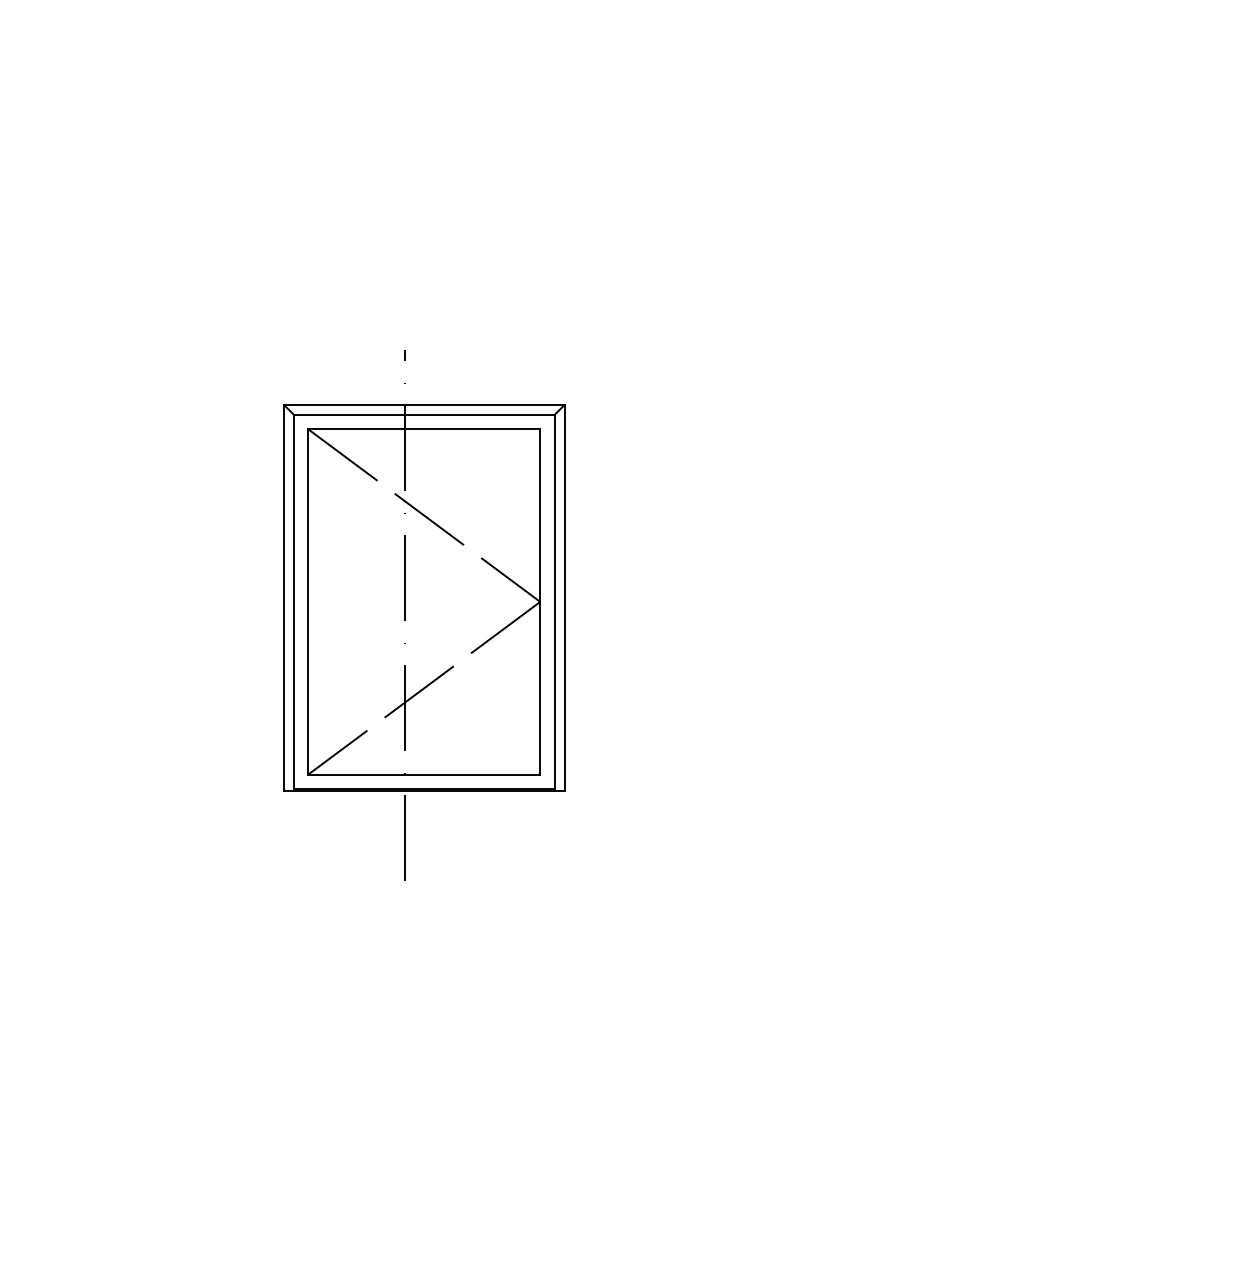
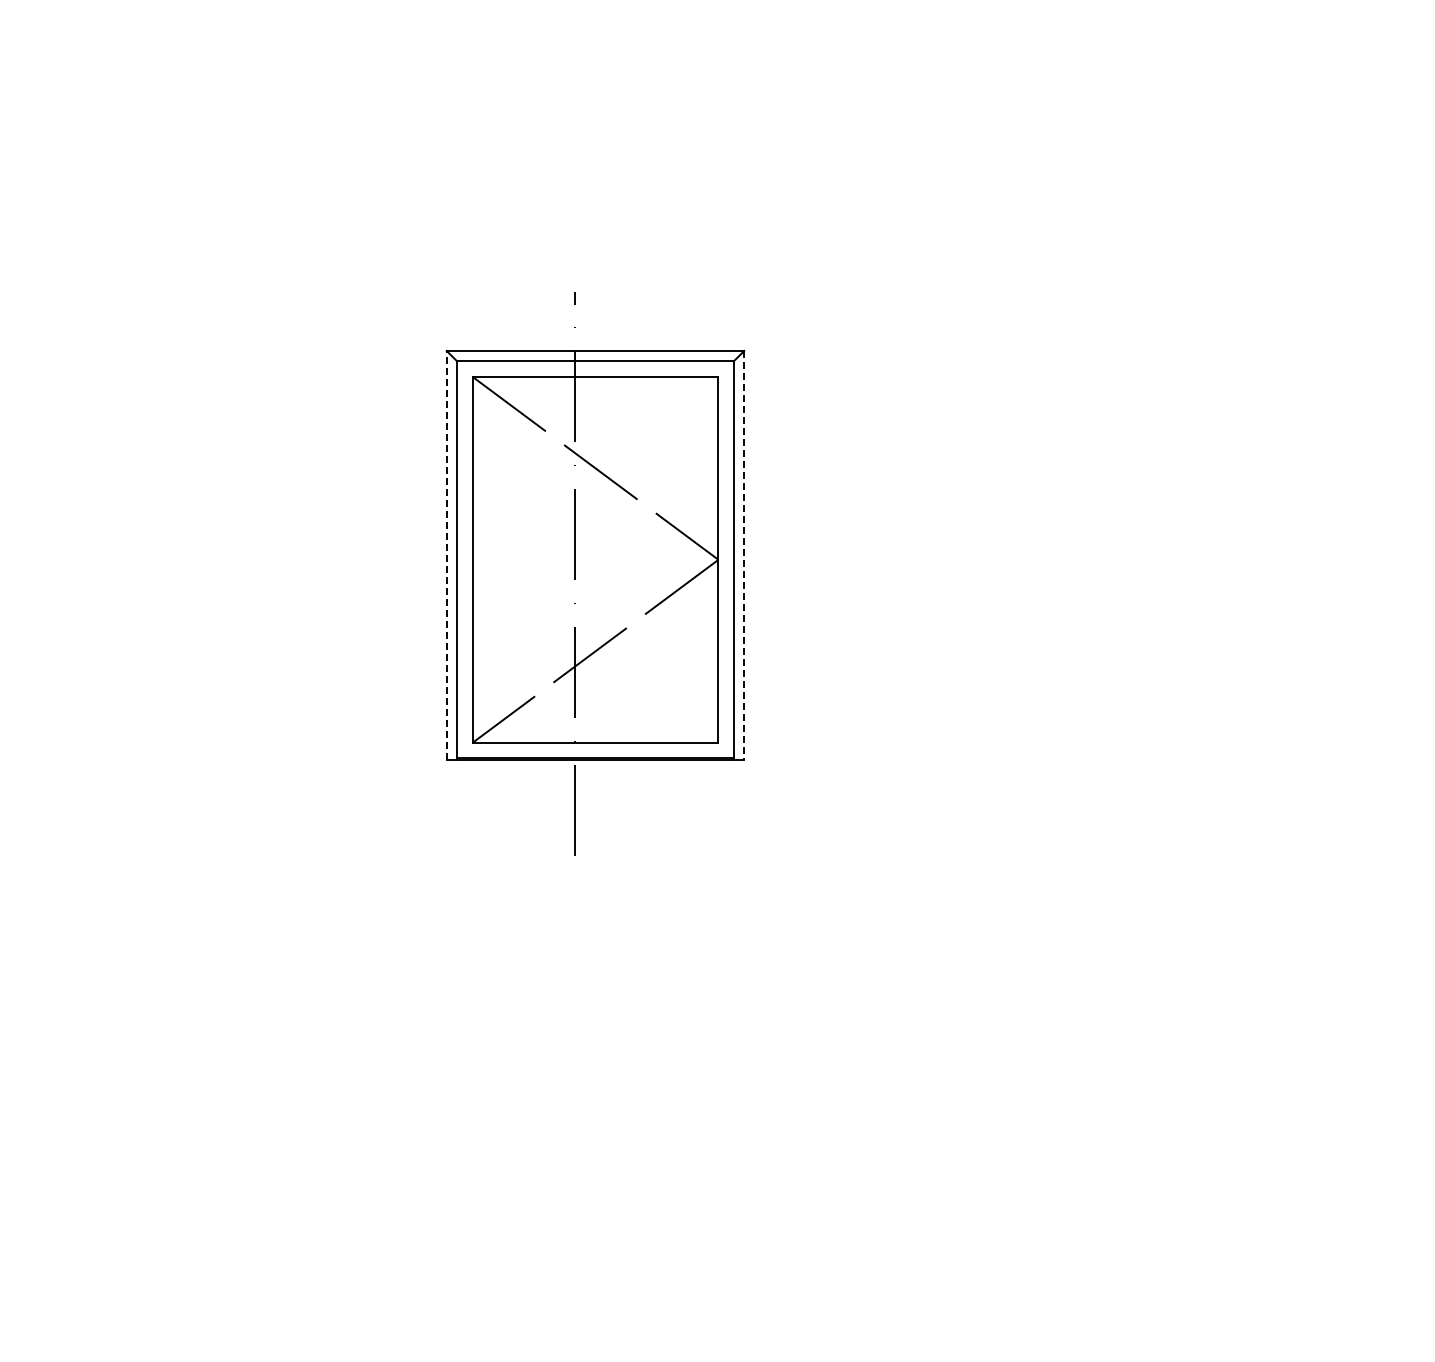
line: (283, 597) -> (446, 555), solid -> dashed
line: (564, 597) -> (744, 555), solid -> dashed

